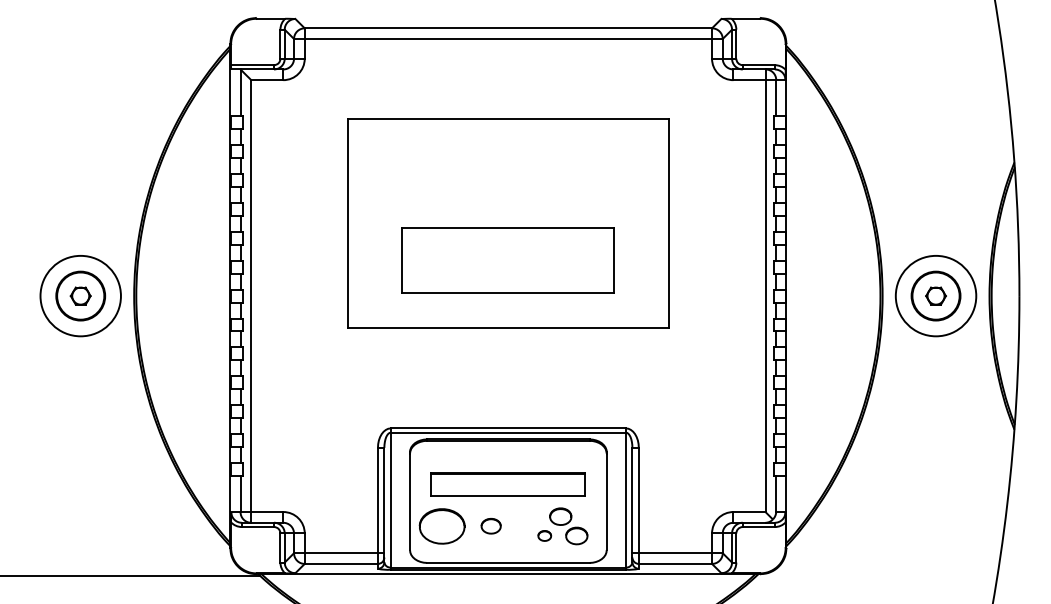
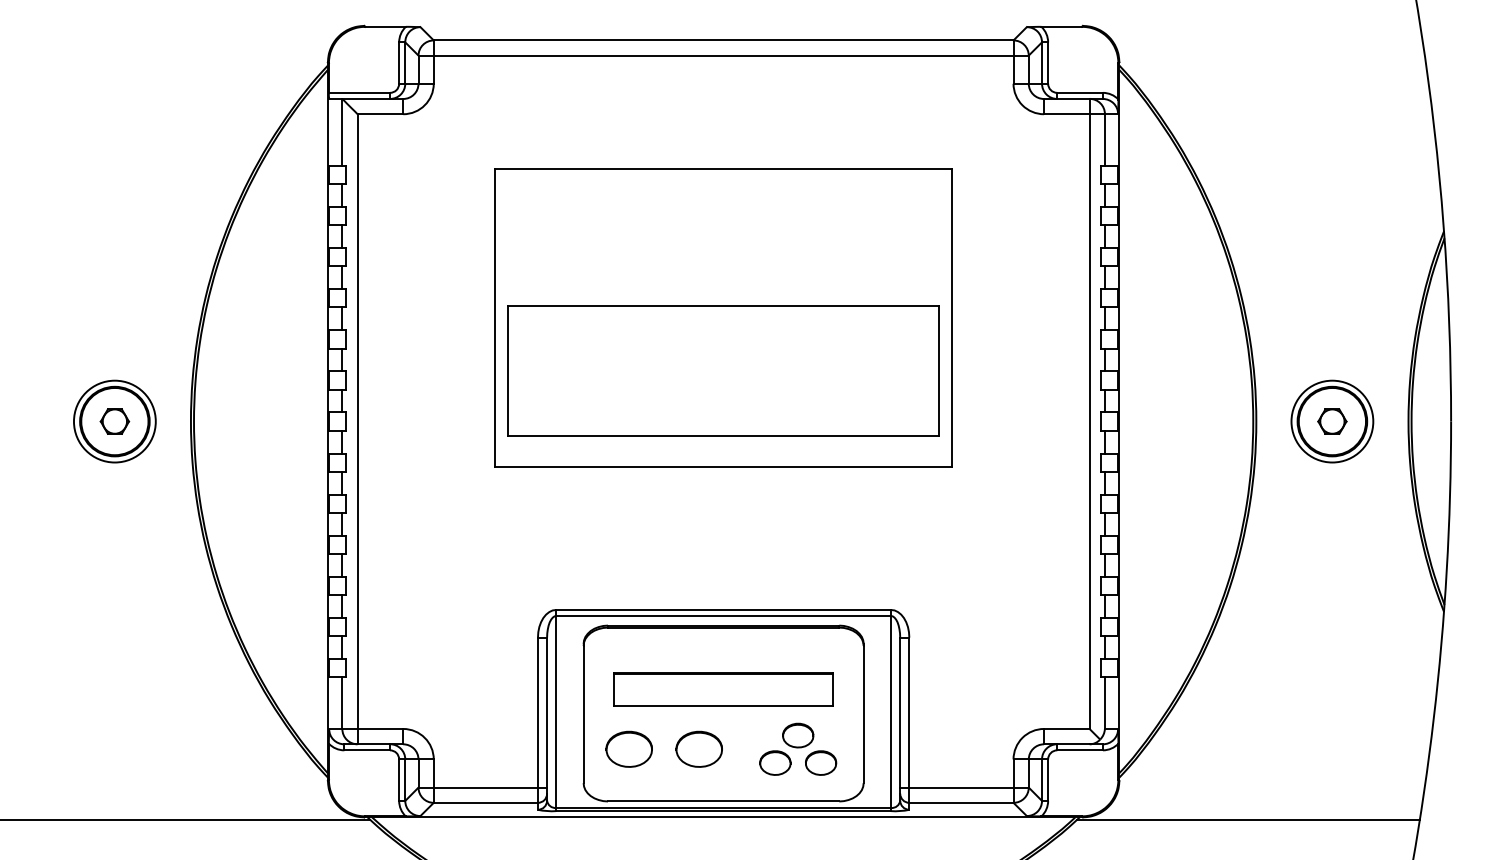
part: (508, 260) -> (723, 370), size x1.43
circle: (80, 296) -> (114, 421), size x0.71
circle: (936, 296) -> (1332, 421), size x0.71
part: (441, 525) -> (628, 748), size x0.71
part: (490, 525) -> (698, 748), size x1.67
part: (544, 535) -> (775, 762), size x1.67
line: (876, 576) -> (1247, 820), added

